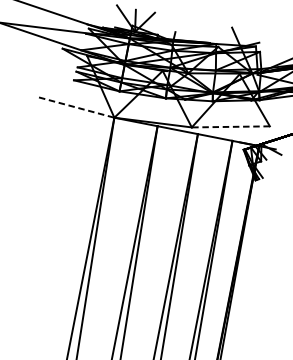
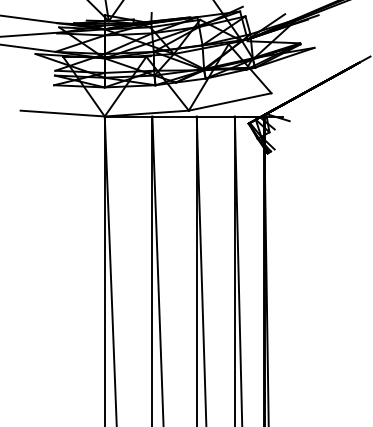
line: (77, 107) -> (63, 113), dashed -> solid
line: (230, 127) -> (229, 102), dashed -> solid

